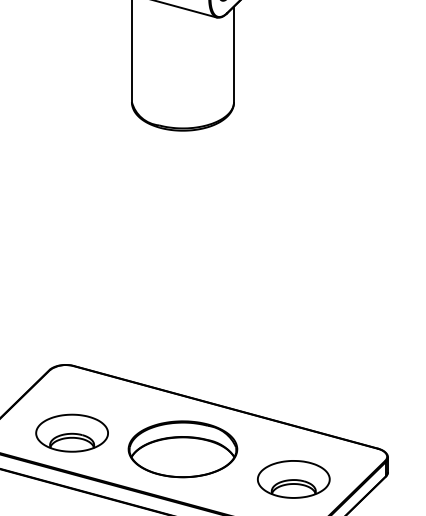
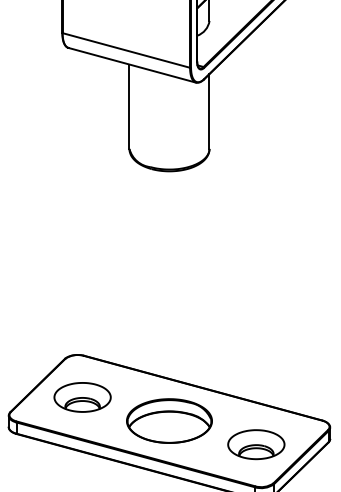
part: (71, 433) -> (82, 397), moved

